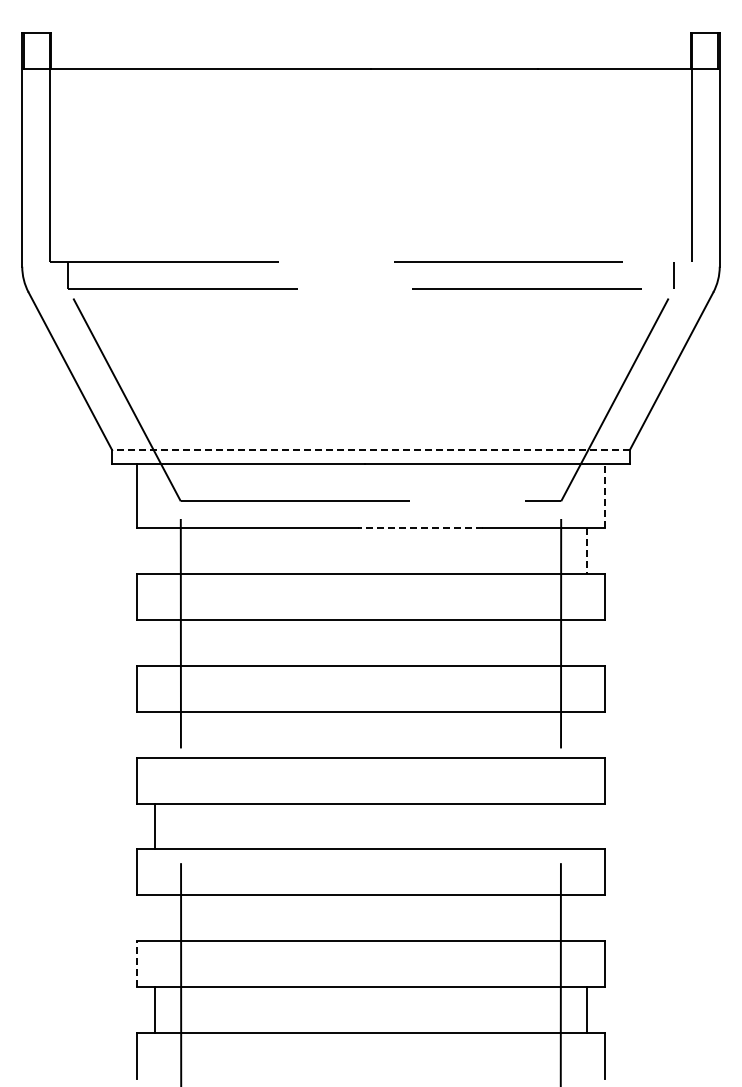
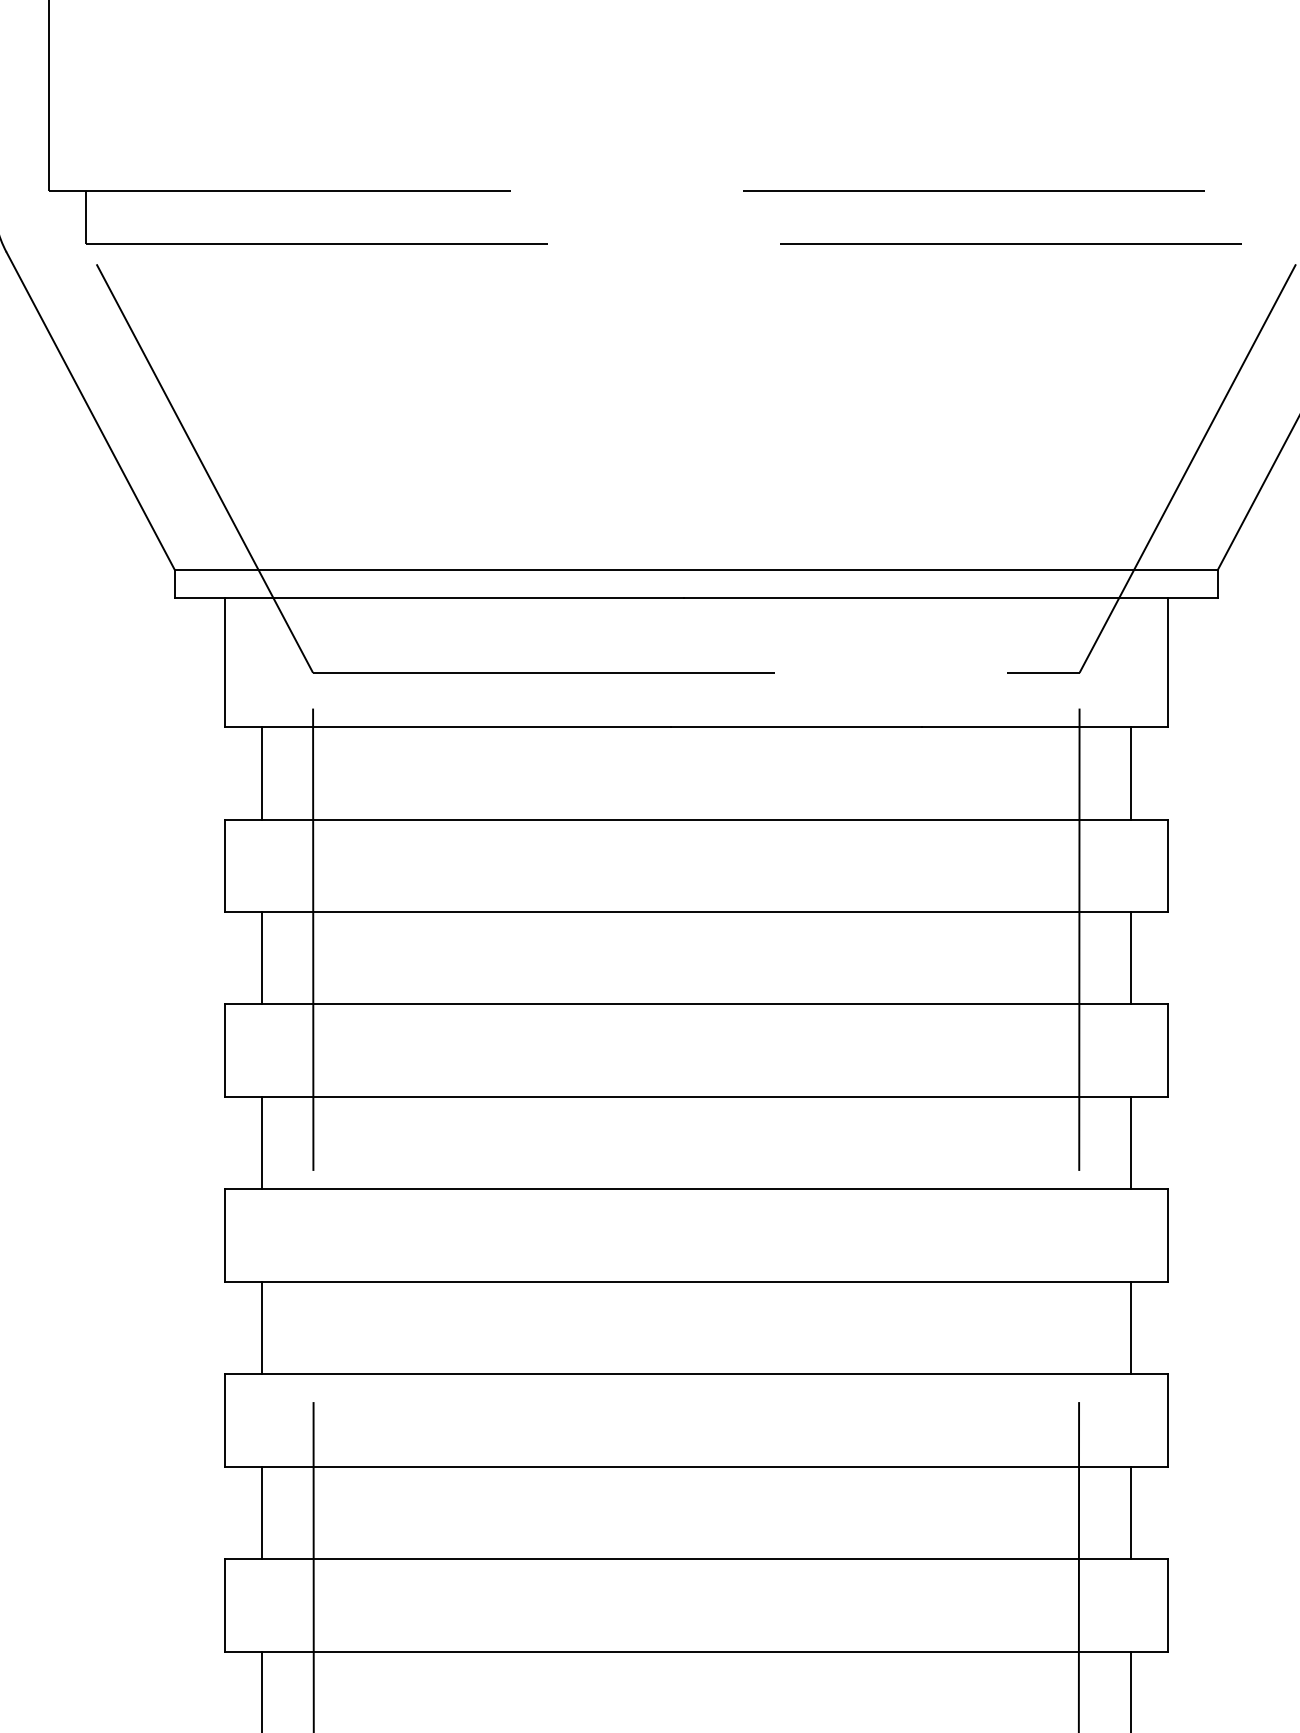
line: (370, 450) -> (695, 570), dashed -> solid
line: (605, 495) -> (1168, 661), dashed -> solid
line: (420, 528) -> (796, 727), dashed -> solid
line: (155, 551) -> (262, 774), added
line: (586, 551) -> (1130, 774), dashed -> solid
line: (155, 642) -> (262, 957), added
line: (586, 642) -> (1130, 957), added
line: (155, 734) -> (262, 1142), added
line: (586, 734) -> (1130, 1142), added
line: (586, 826) -> (1130, 1328), added
line: (155, 918) -> (262, 1513), added
line: (586, 918) -> (1130, 1513), added
line: (136, 964) -> (223, 1606), dashed -> solid

